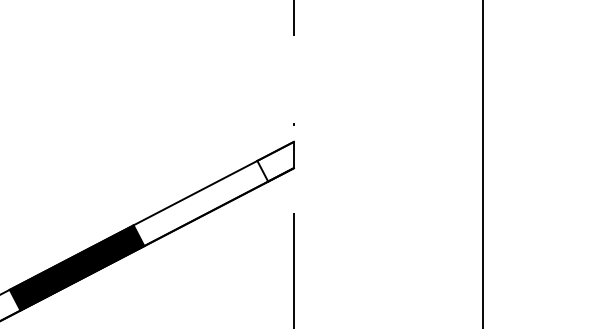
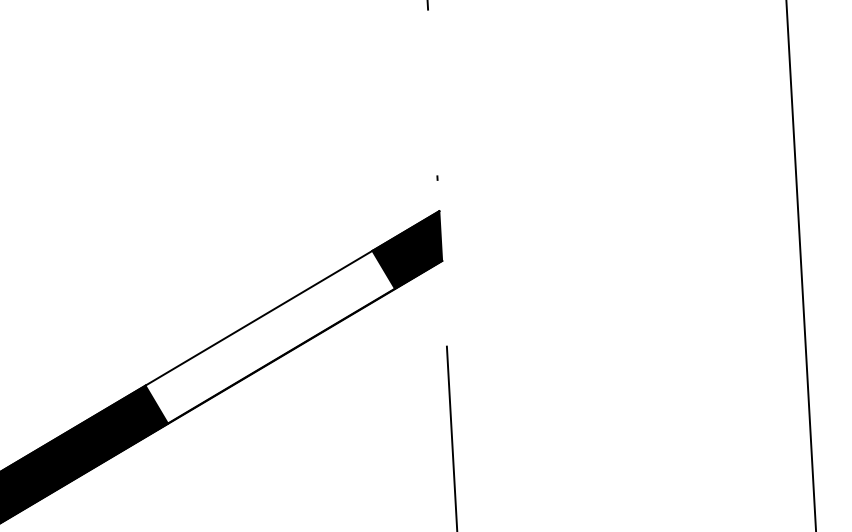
fill: (275, 161) -> (406, 250), added

